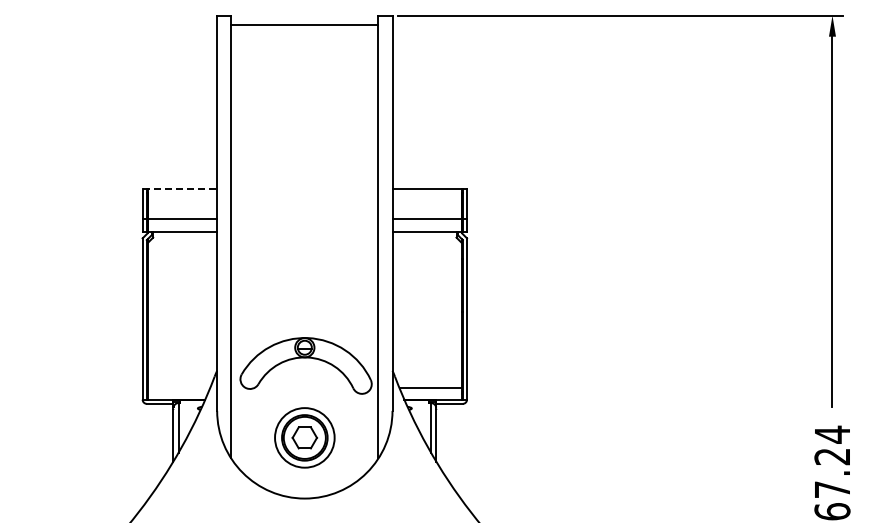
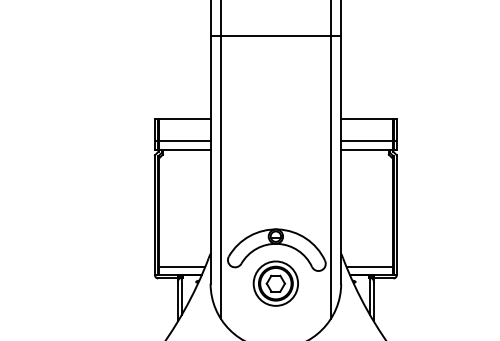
line: (304, 77) -> (275, 35), added
line: (180, 189) -> (183, 118), dashed -> solid
line: (178, 388) -> (181, 267), added
part: (304, 437) -> (275, 283), moved

